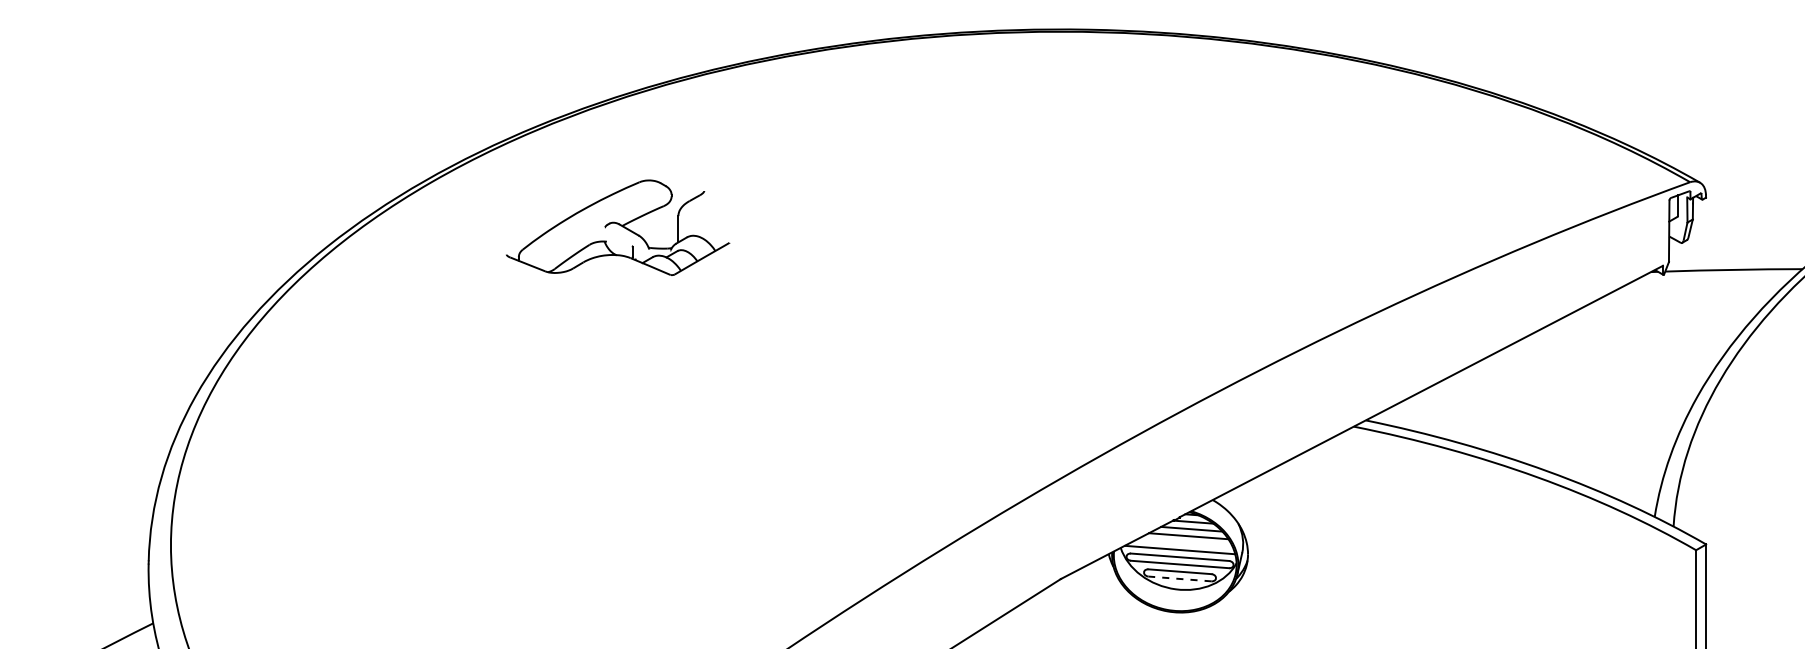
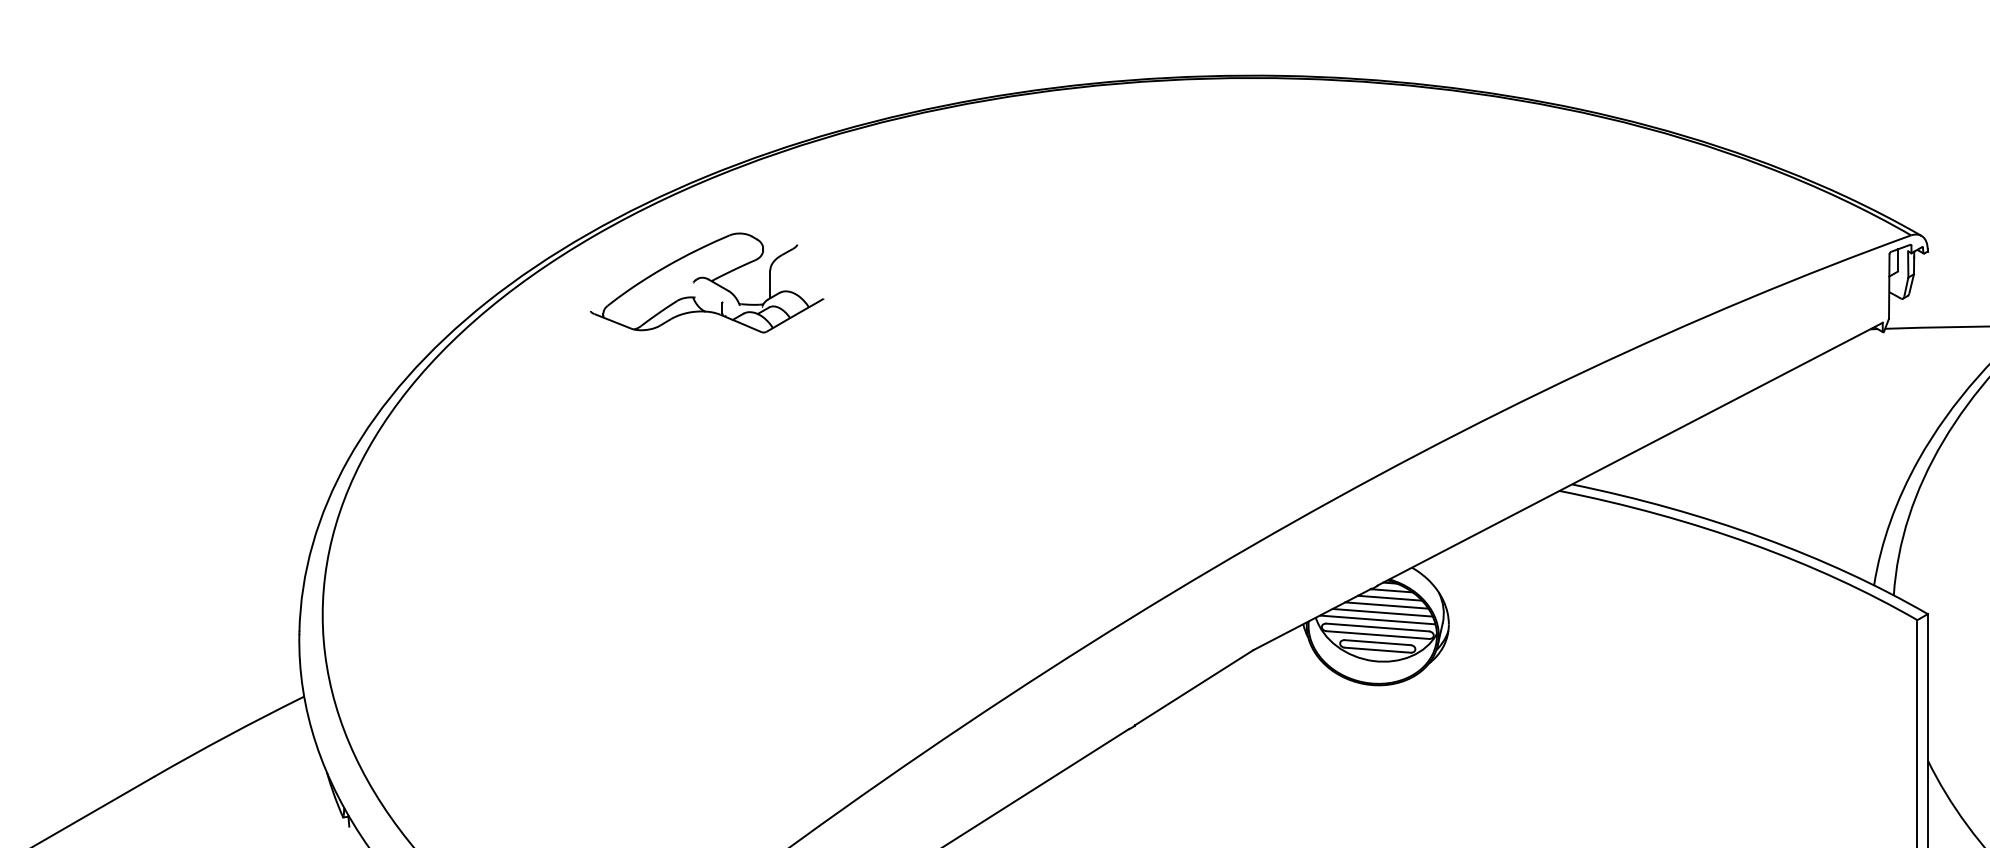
part: (618, 227) -> (707, 282), moved
line: (1184, 542) -> (1382, 612), added
line: (1179, 579) -> (1377, 650), dashed -> solid

